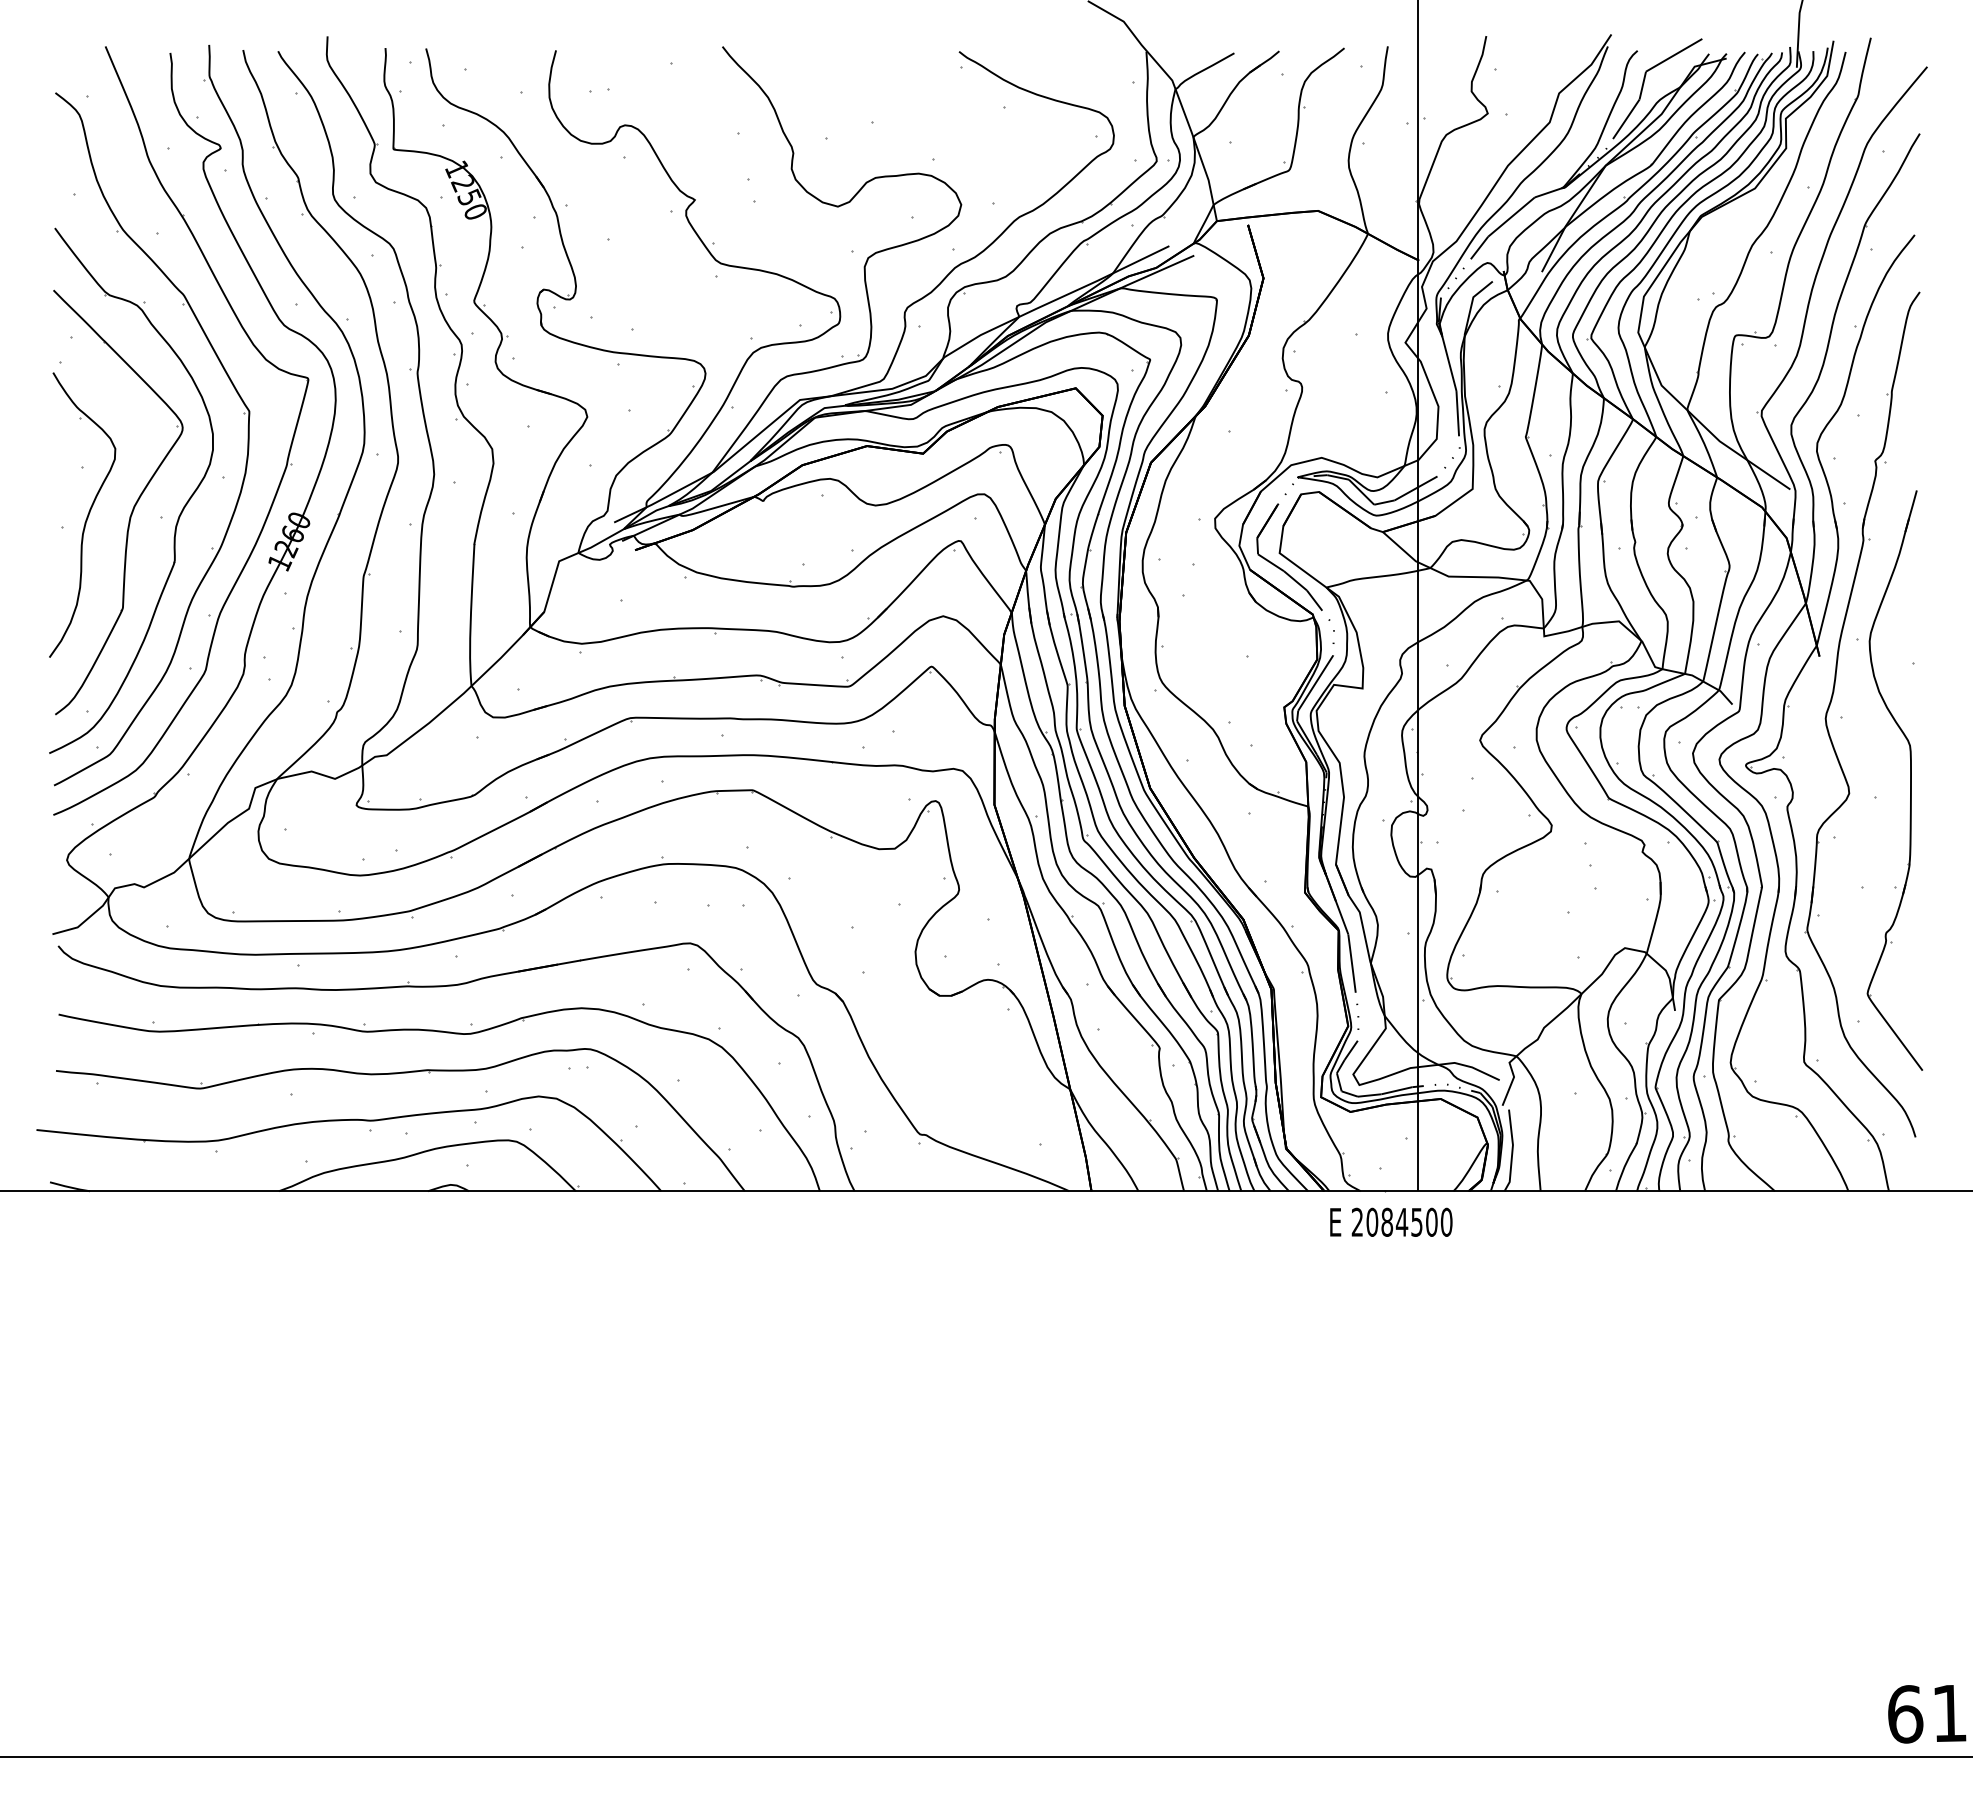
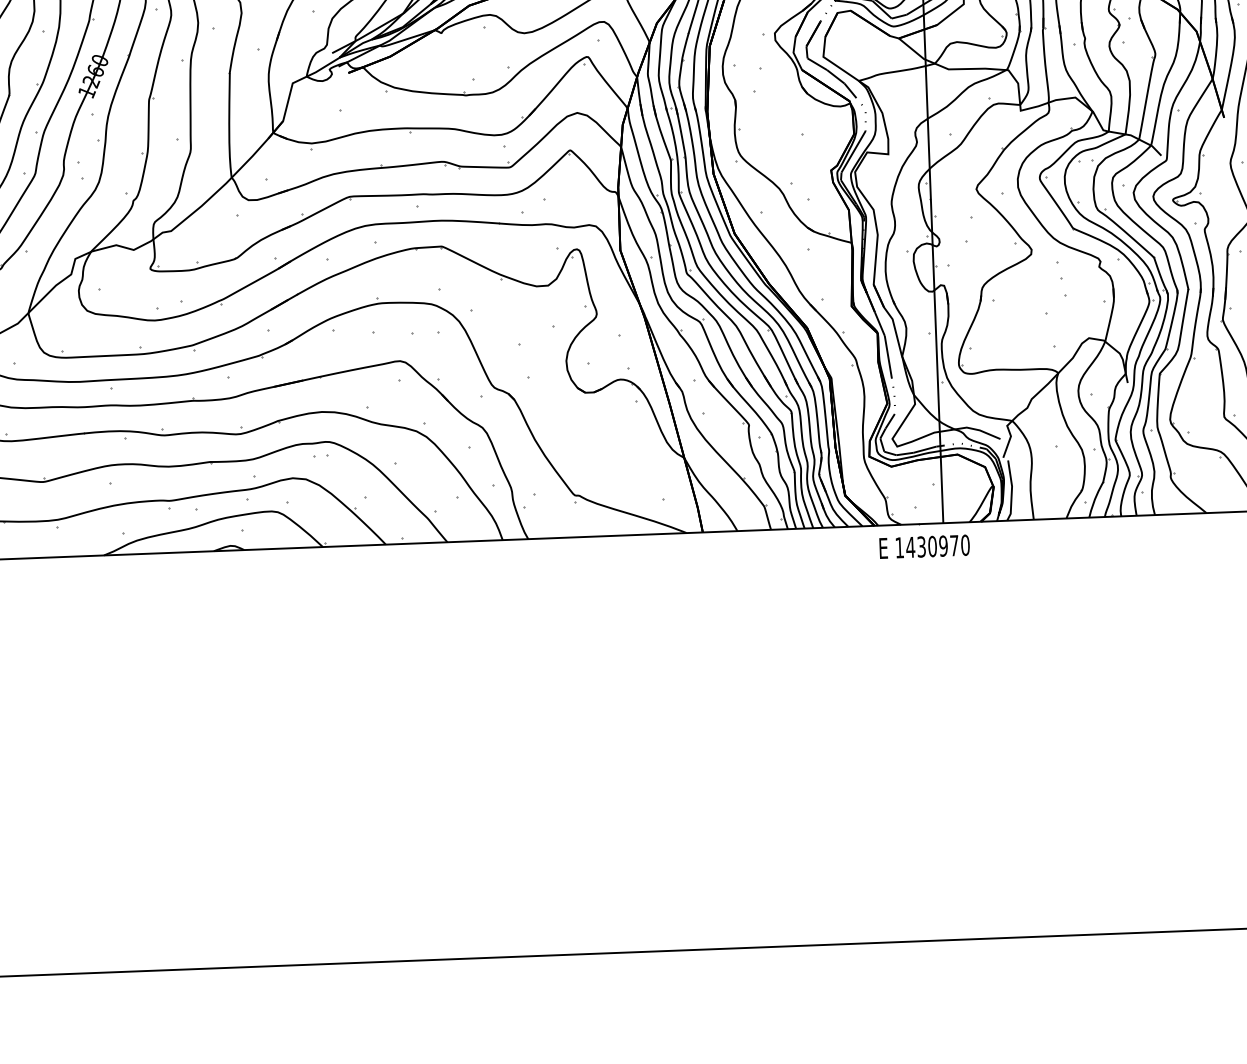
text: (1394, 1221) -> (926, 546), 2084500 -> 1430970

